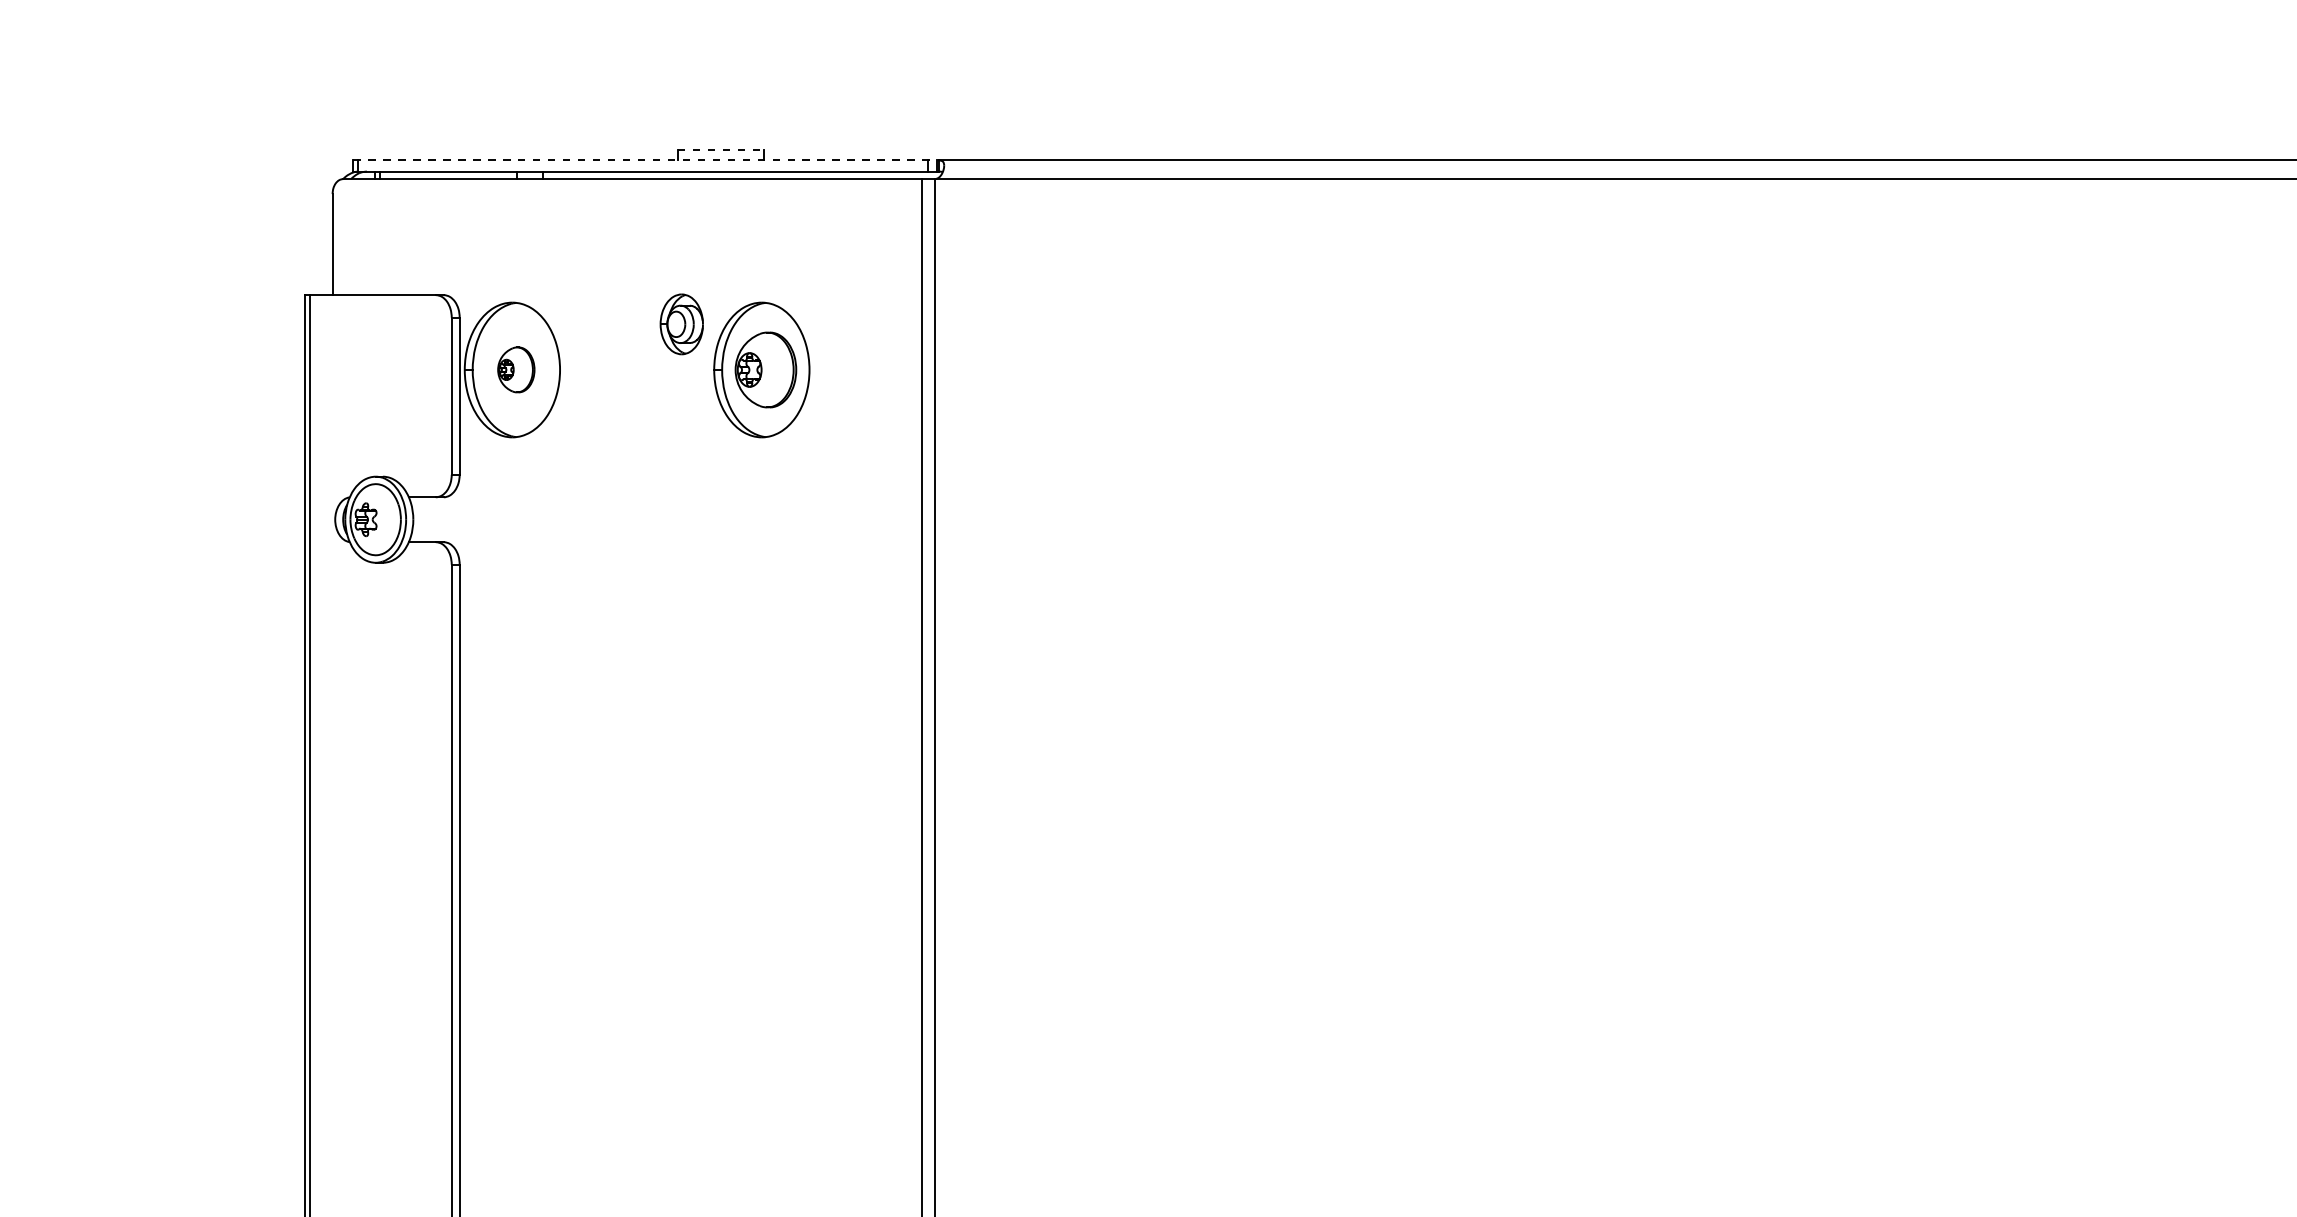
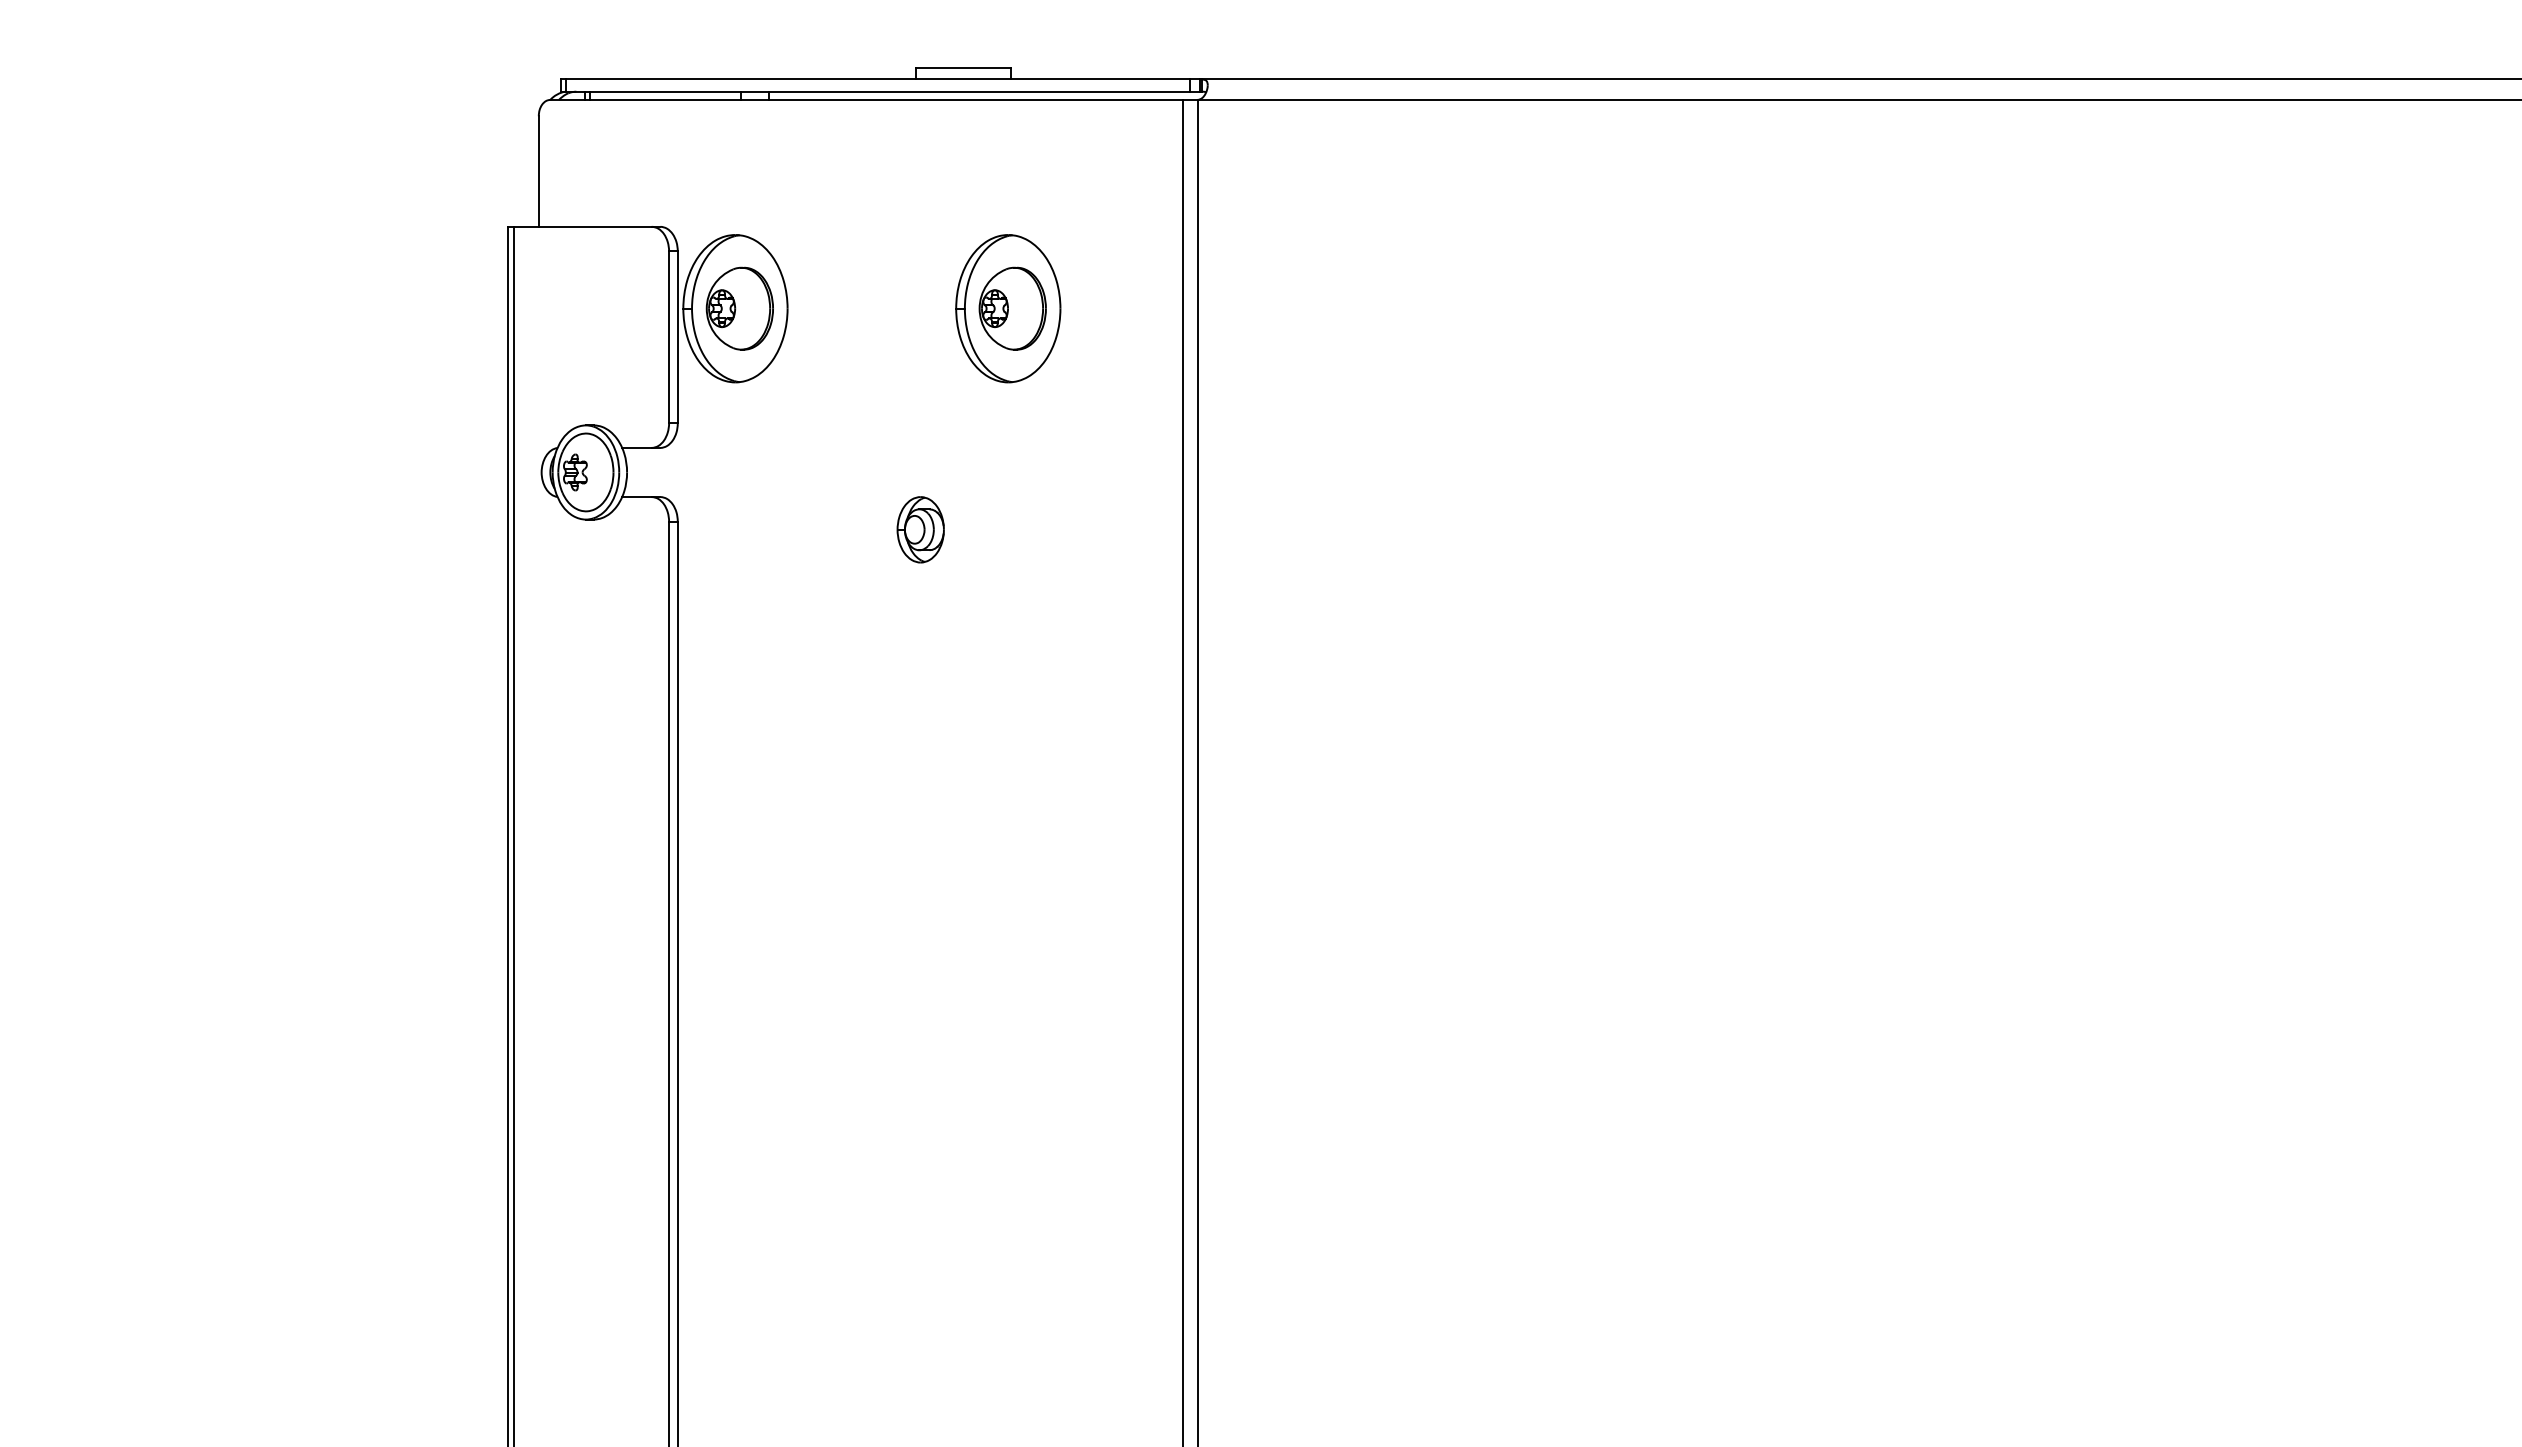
line: (720, 150) -> (963, 68), dashed -> solid
line: (645, 160) -> (881, 79), dashed -> solid
part: (681, 324) -> (920, 529), moved
part: (516, 369) -> (739, 308), size x1.67

